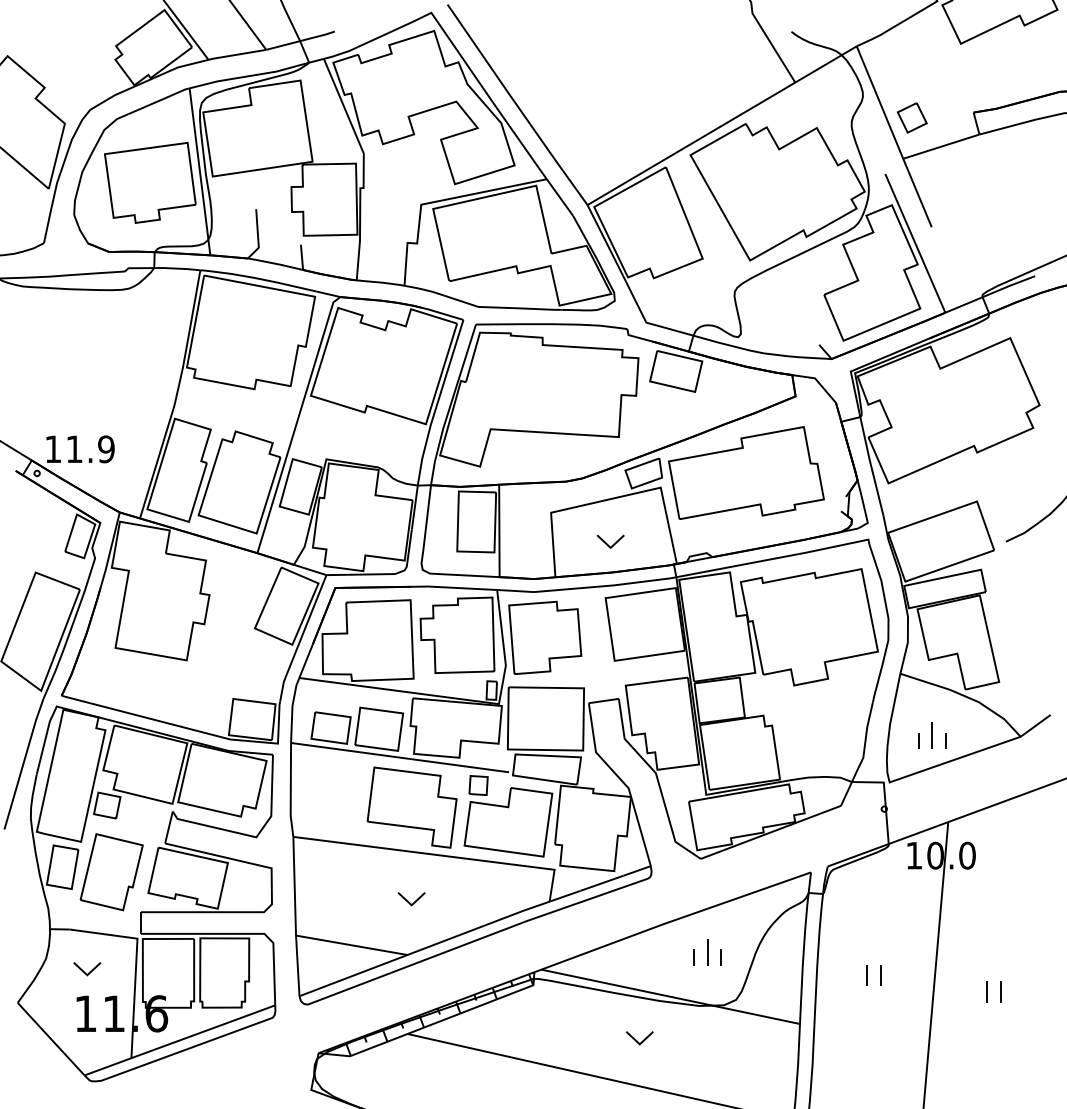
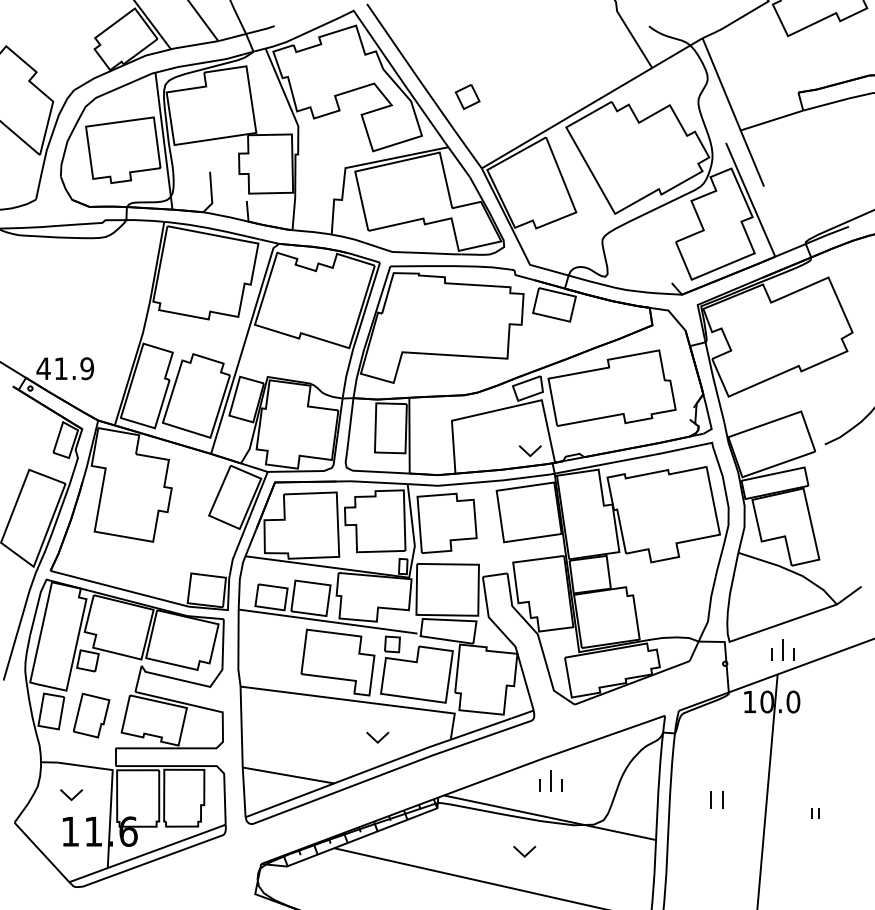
part: (911, 117) -> (467, 96), moved
text: (53, 448) -> (43, 368), 11.9 -> 41.9
part: (610, 541) -> (530, 450), moved
part: (932, 735) -> (783, 650), moved
part: (111, 872) -> (91, 715), size x0.7
part: (411, 899) -> (377, 737), moved
part: (707, 952) -> (550, 781), moved
part: (993, 991) -> (814, 813), size x0.6

